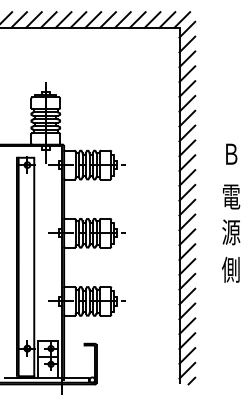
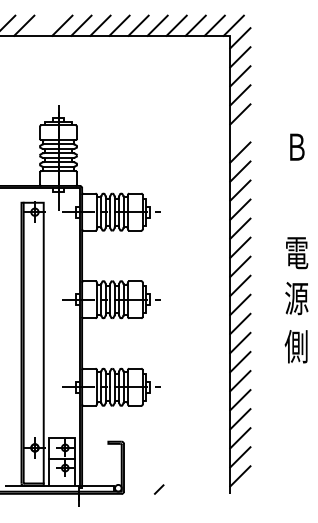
line: (34, 19) -> (43, 25), removed
line: (187, 103) -> (240, 133), removed
text: (231, 153) -> (297, 146), moved
line: (191, 380) -> (158, 489), moved

